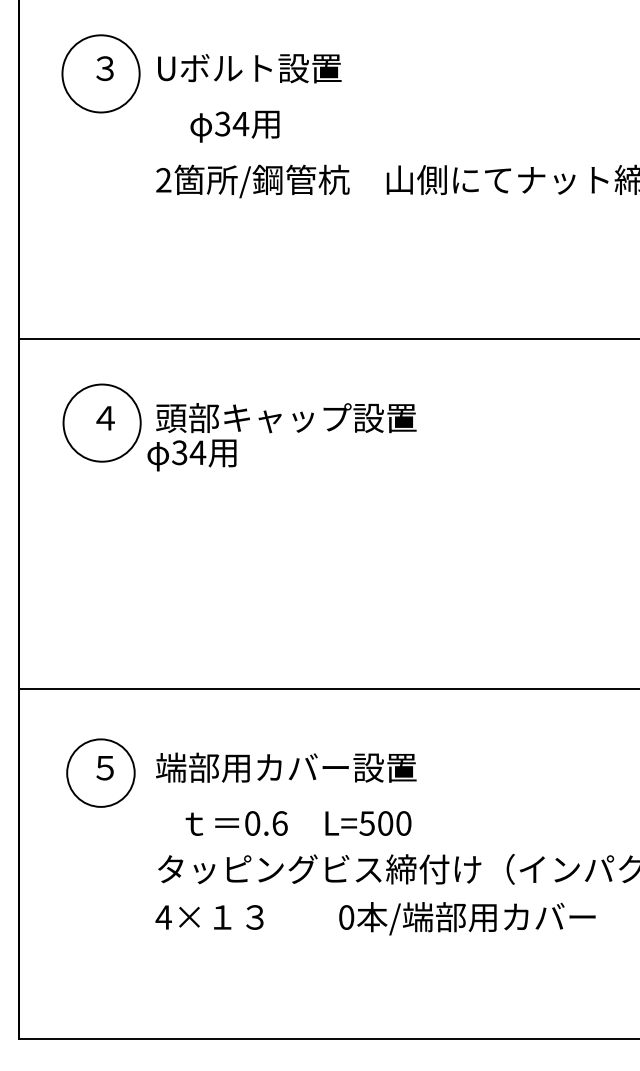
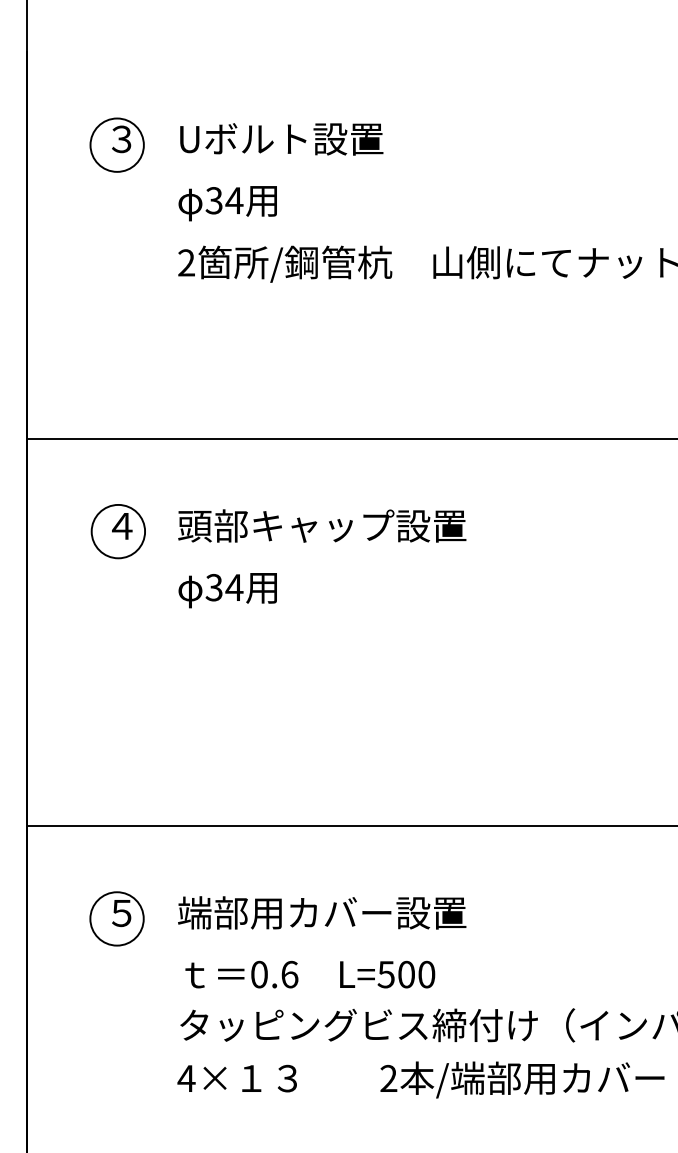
circle: (100, 73) -> (116, 144), size x0.62
text: (234, 126) -> (227, 203), moved
circle: (102, 423) -> (118, 532), size x0.62
text: (191, 455) -> (227, 590), moved
circle: (100, 773) -> (116, 919), size x0.71
text: (298, 823) -> (310, 974), moved
text: (346, 917) -> (388, 1078), 0 -> 2

